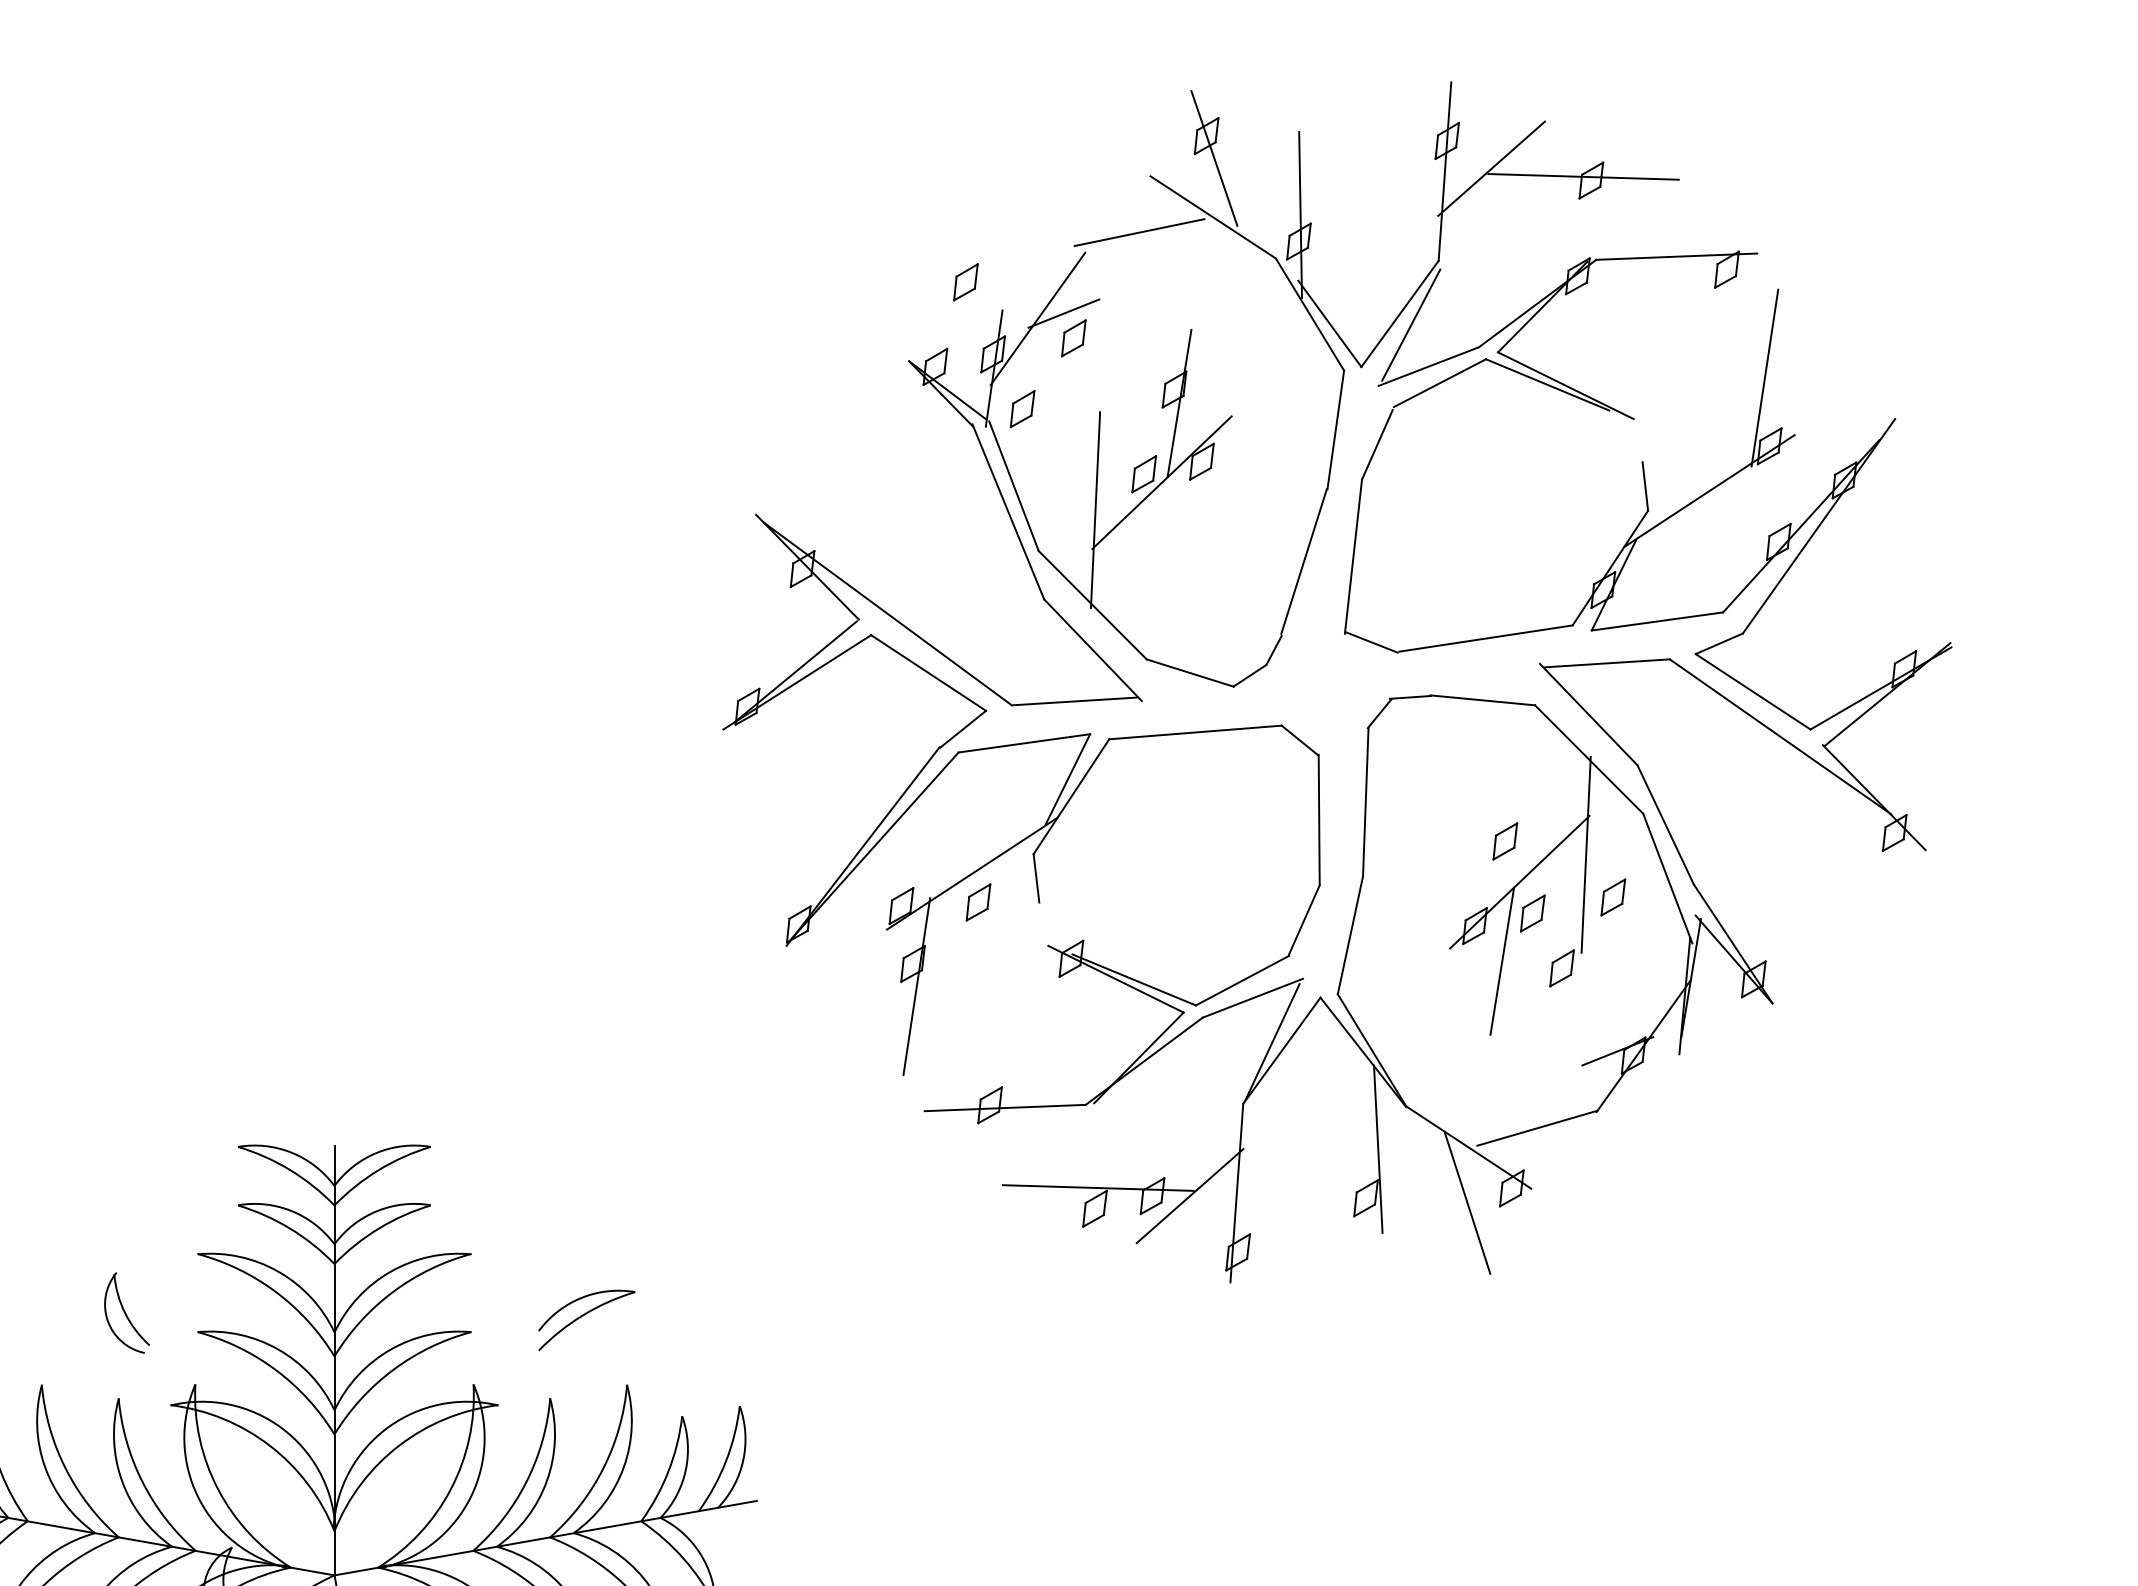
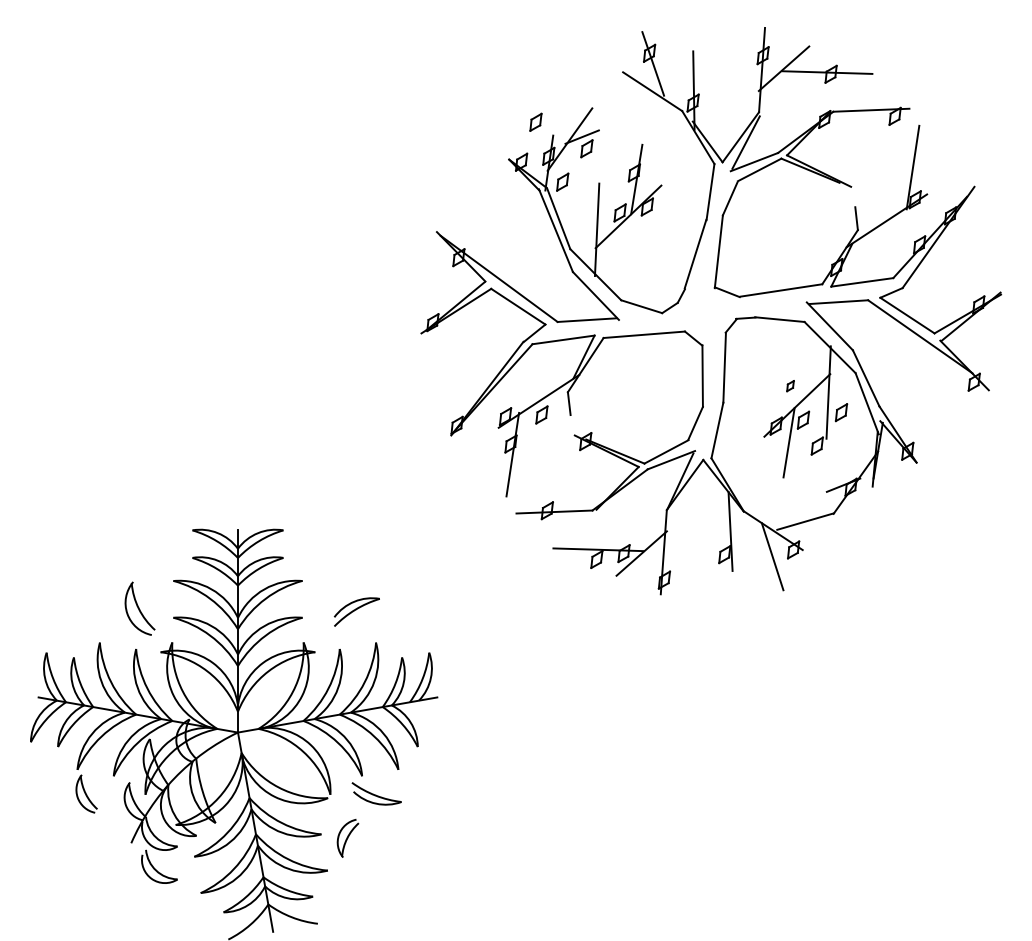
line: (1138, 231) -> (617, 98), removed
part: (1505, 839) -> (790, 385), size x0.6
part: (125, 1312) -> (139, 608), size x1.4

